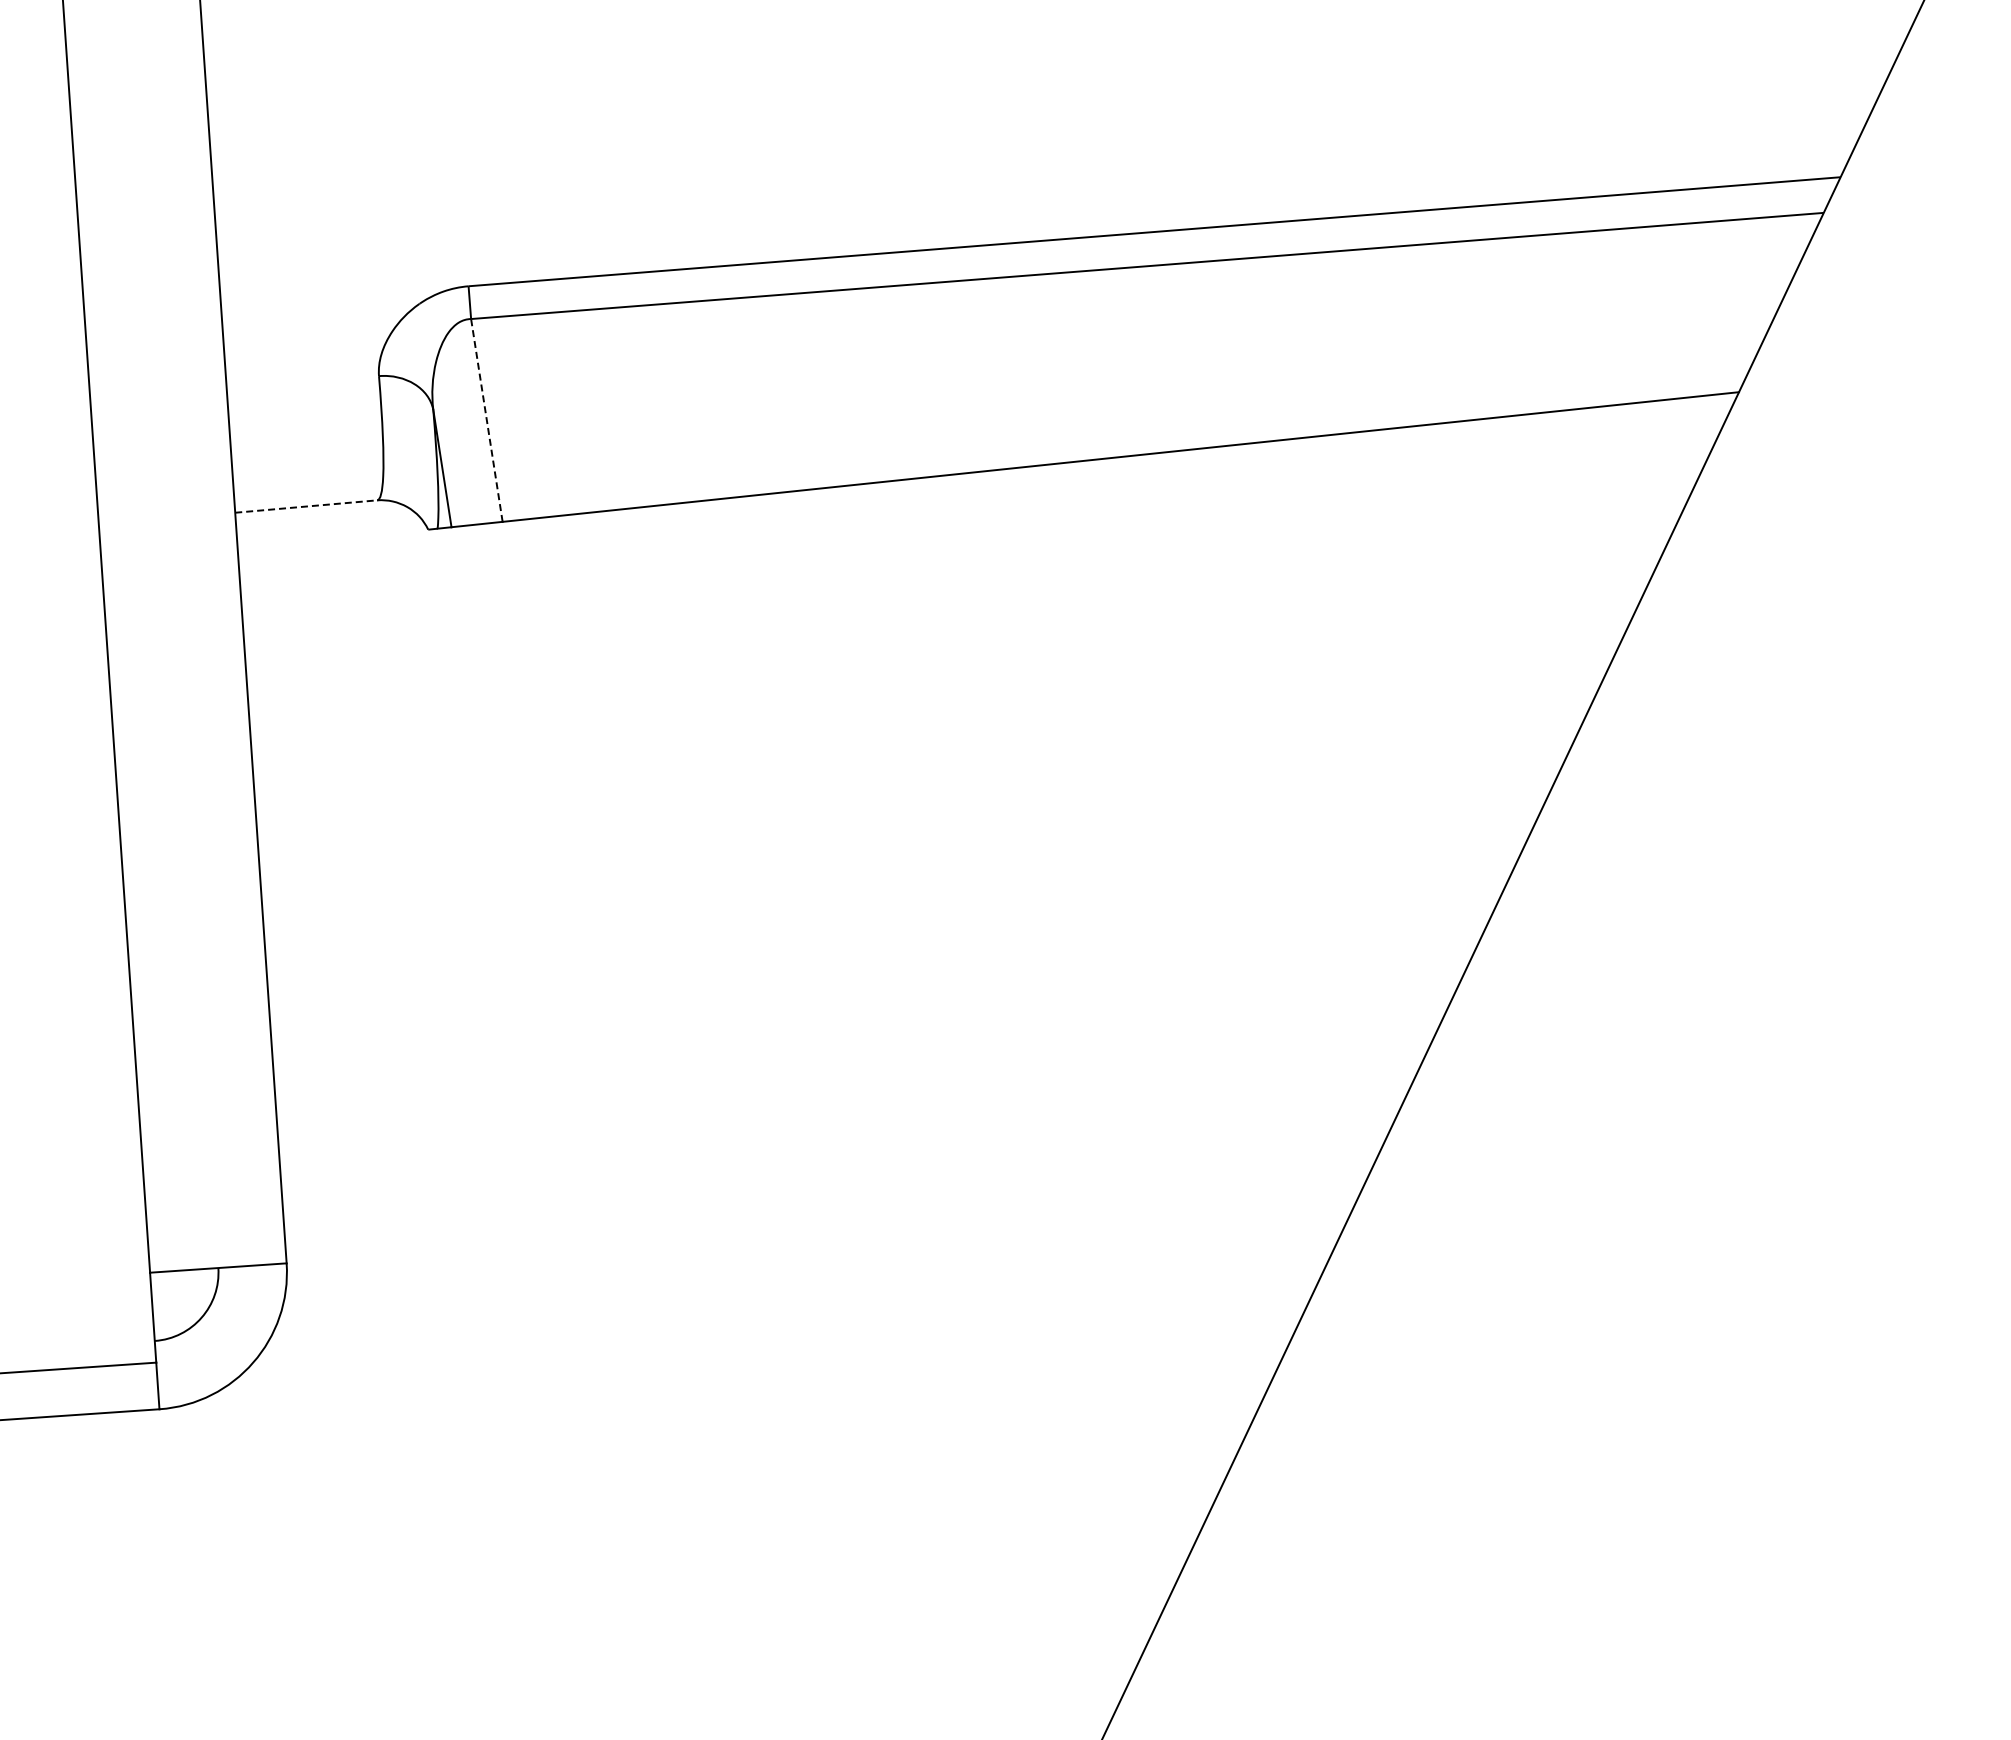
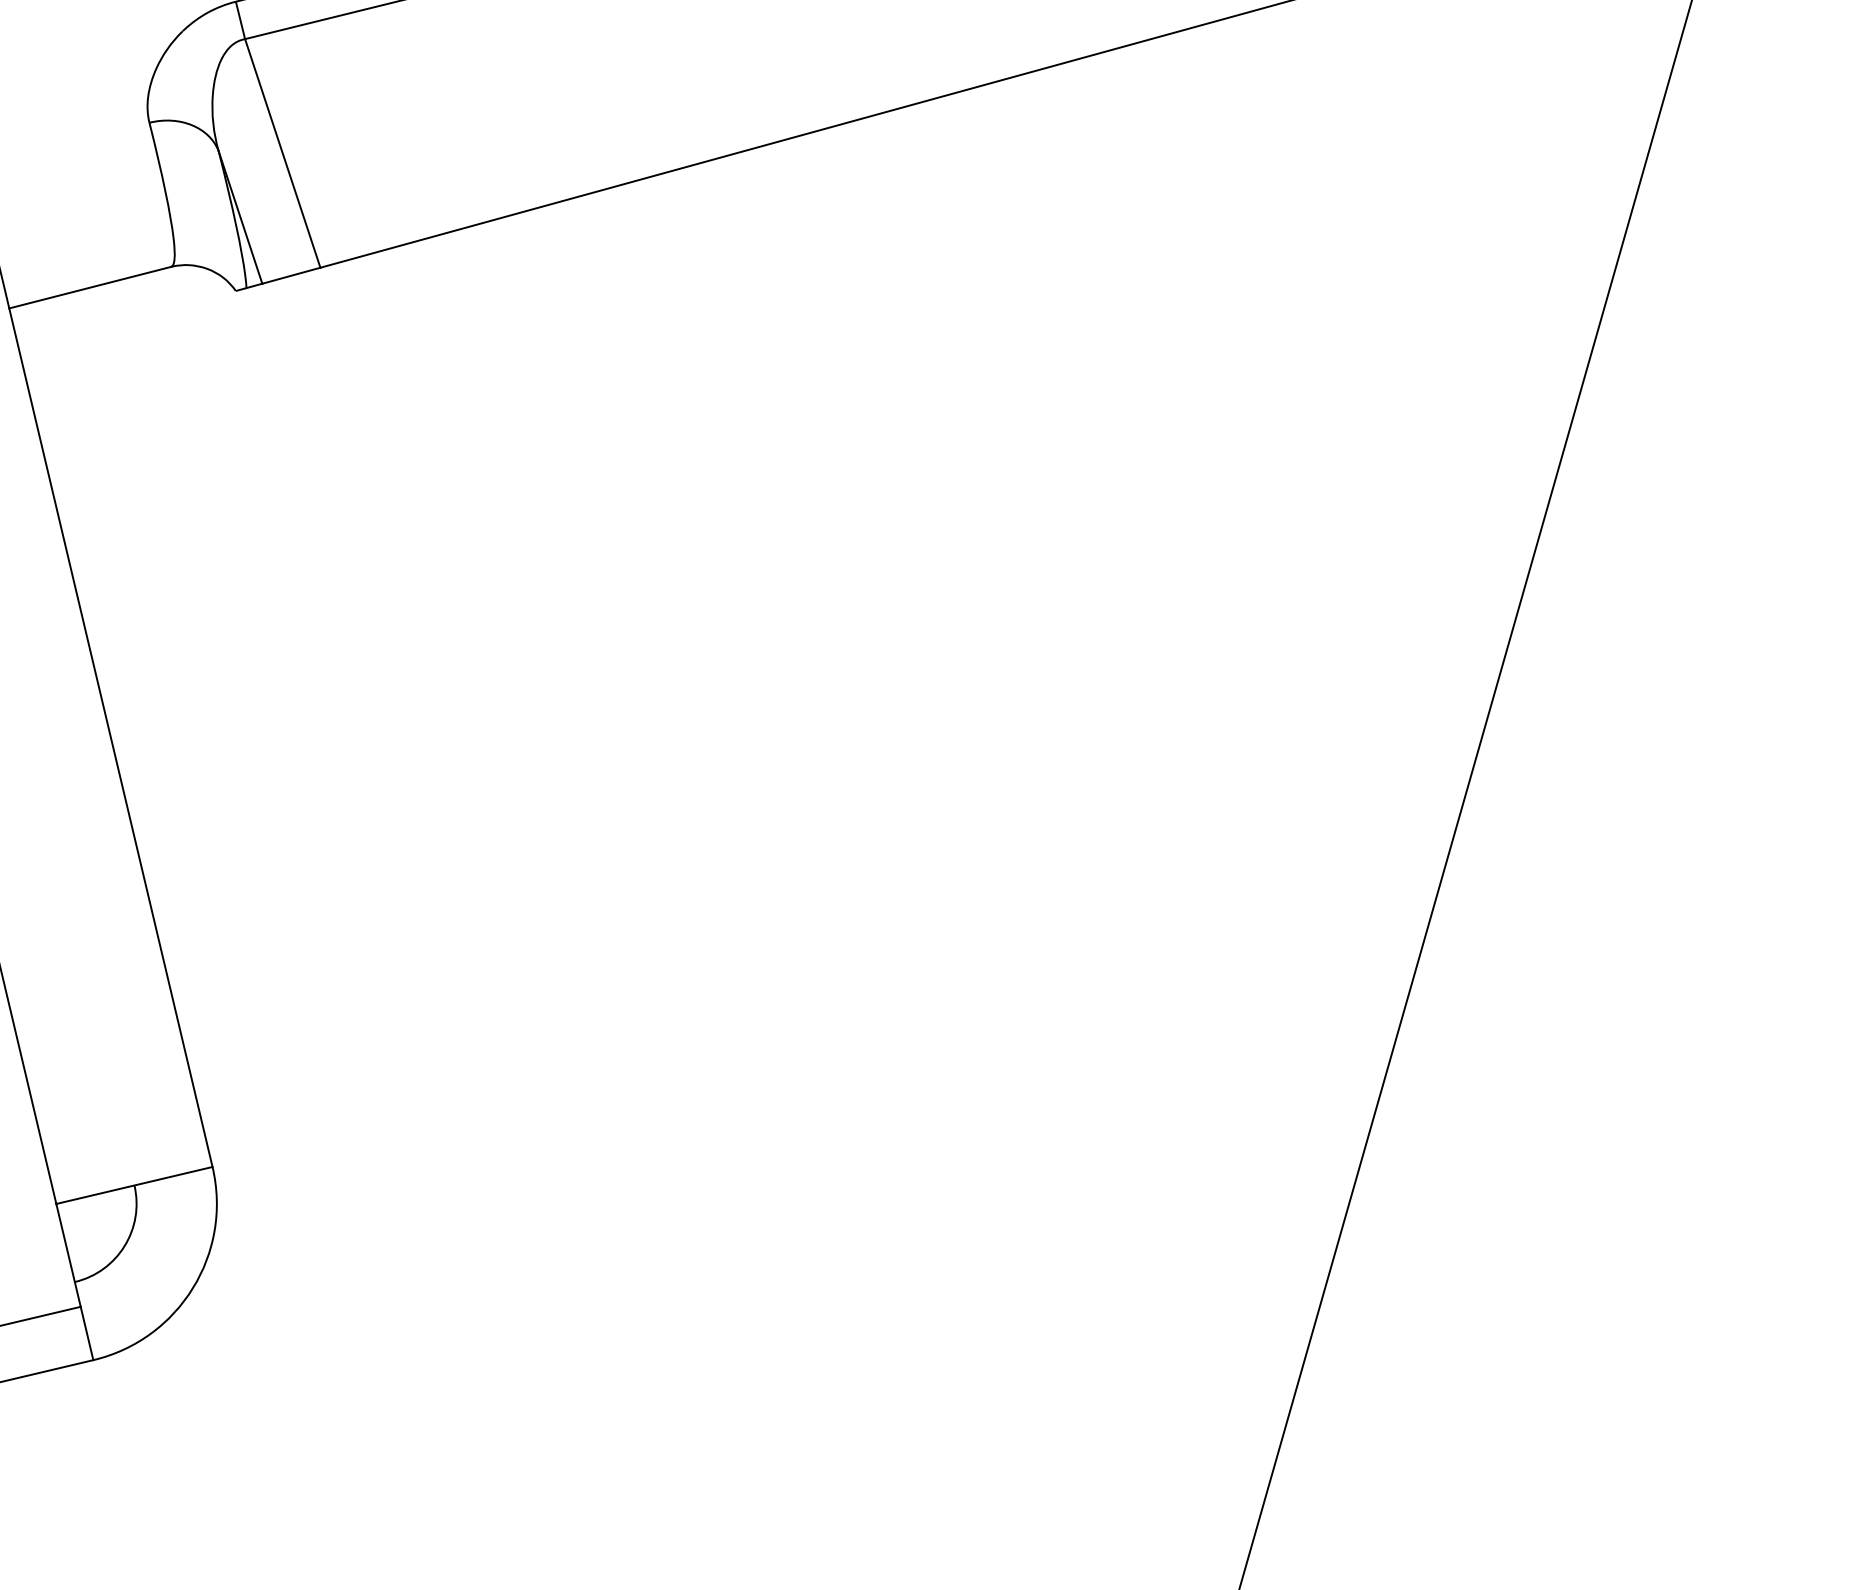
line: (486, 420) -> (282, 153), dashed -> solid
line: (306, 506) -> (90, 287), dashed -> solid

